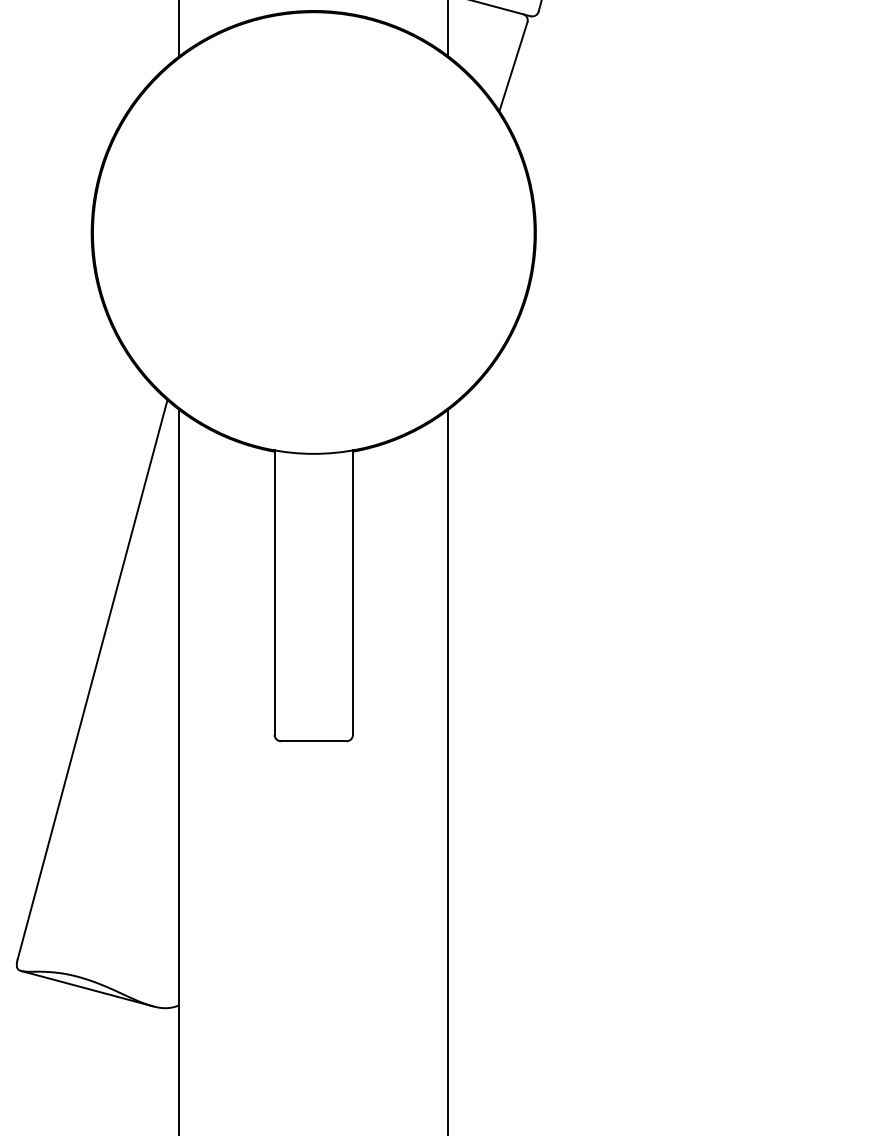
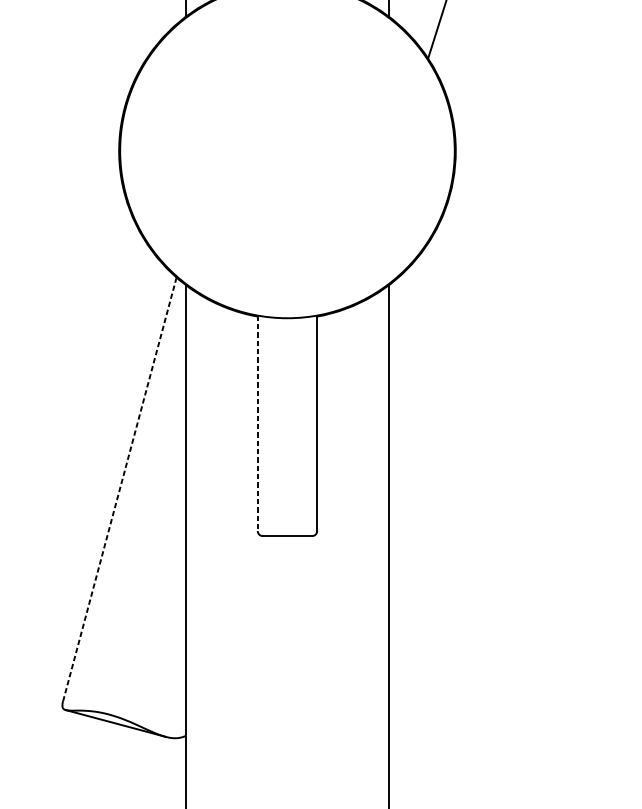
line: (274, 593) -> (257, 424), solid -> dashed
line: (92, 680) -> (119, 489), solid -> dashed

